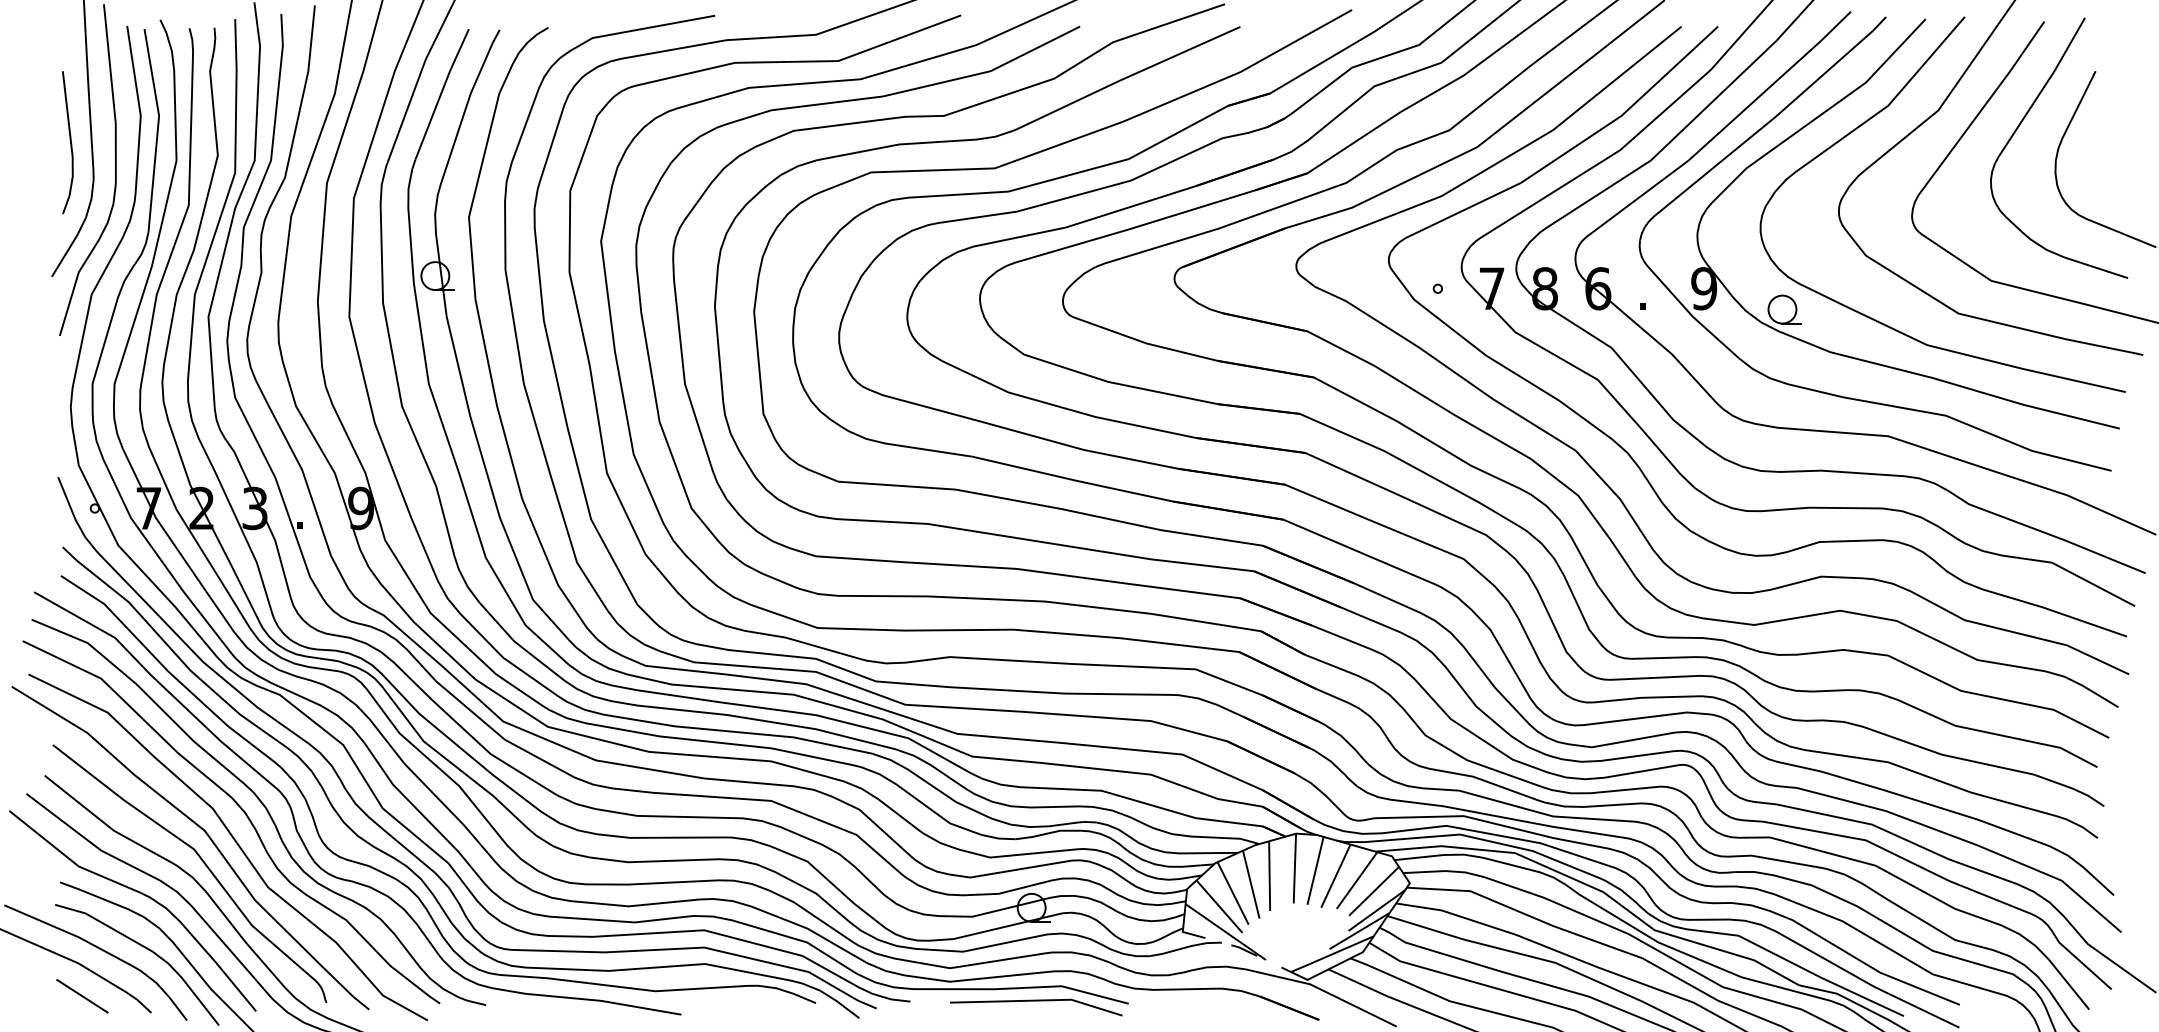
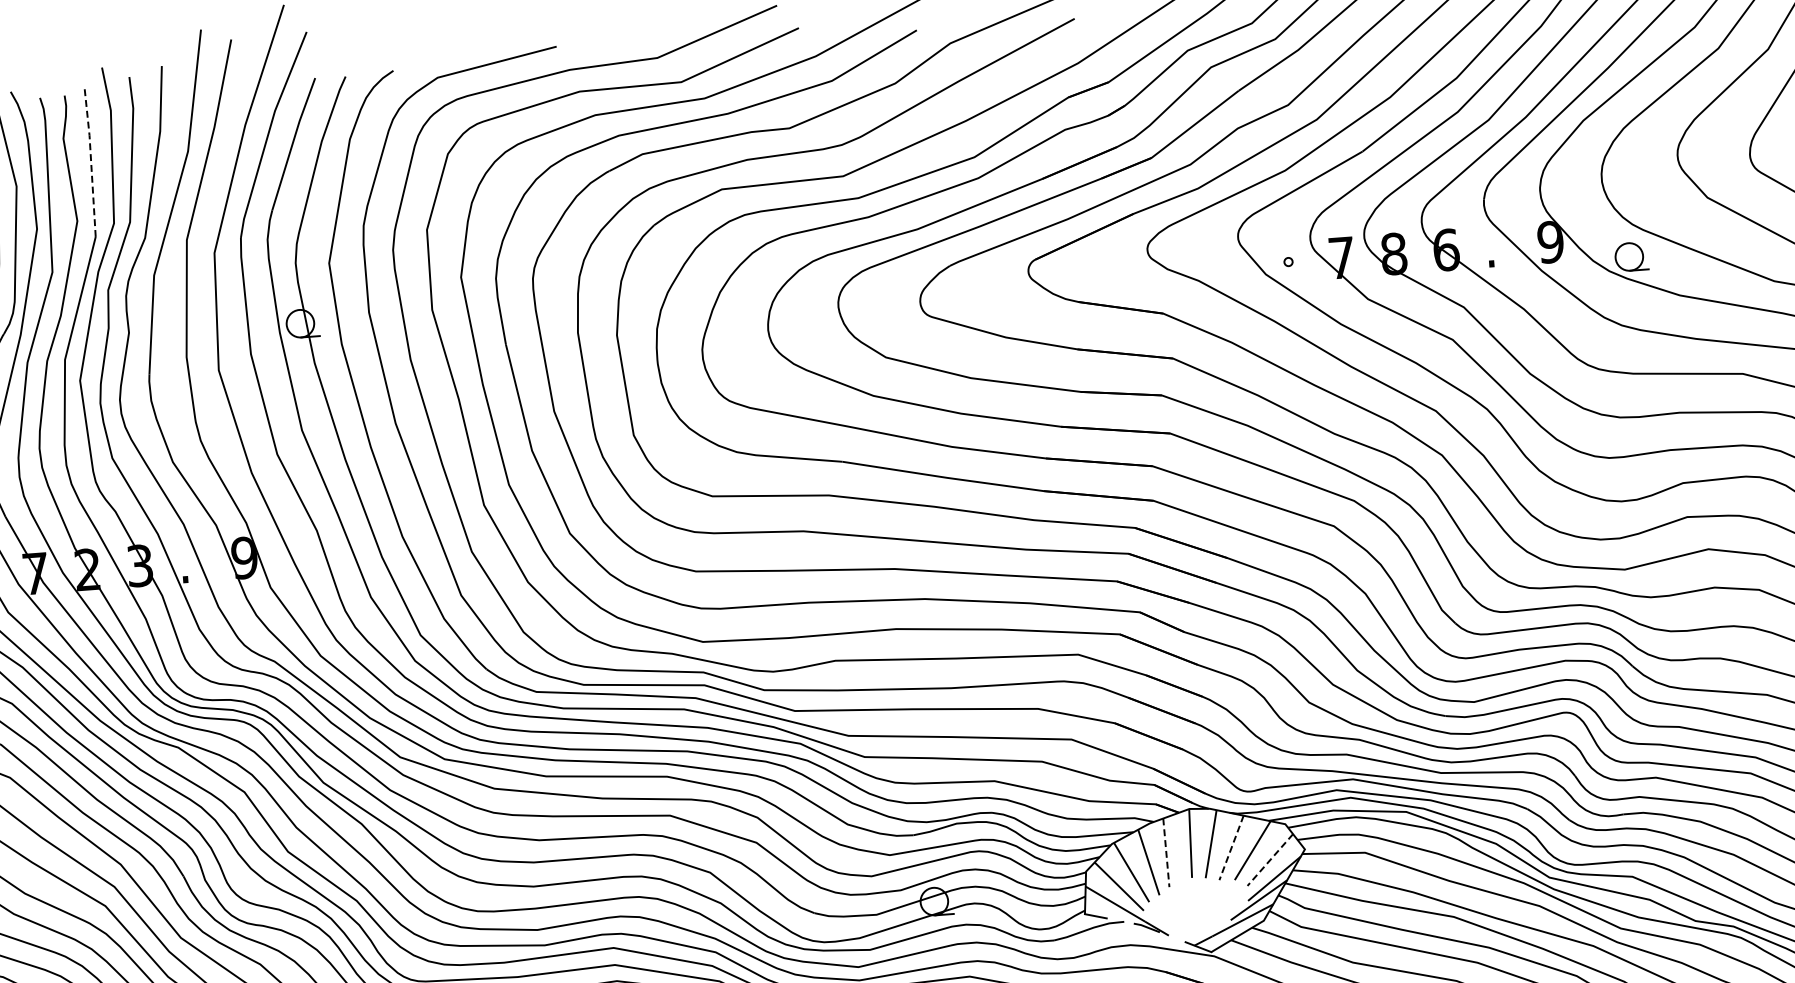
line: (236, 95) -> (91, 160), solid -> dashed
line: (1269, 876) -> (1166, 853), solid -> dashed
line: (1335, 876) -> (1231, 848), solid -> dashed
line: (1374, 891) -> (1270, 860), solid -> dashed

